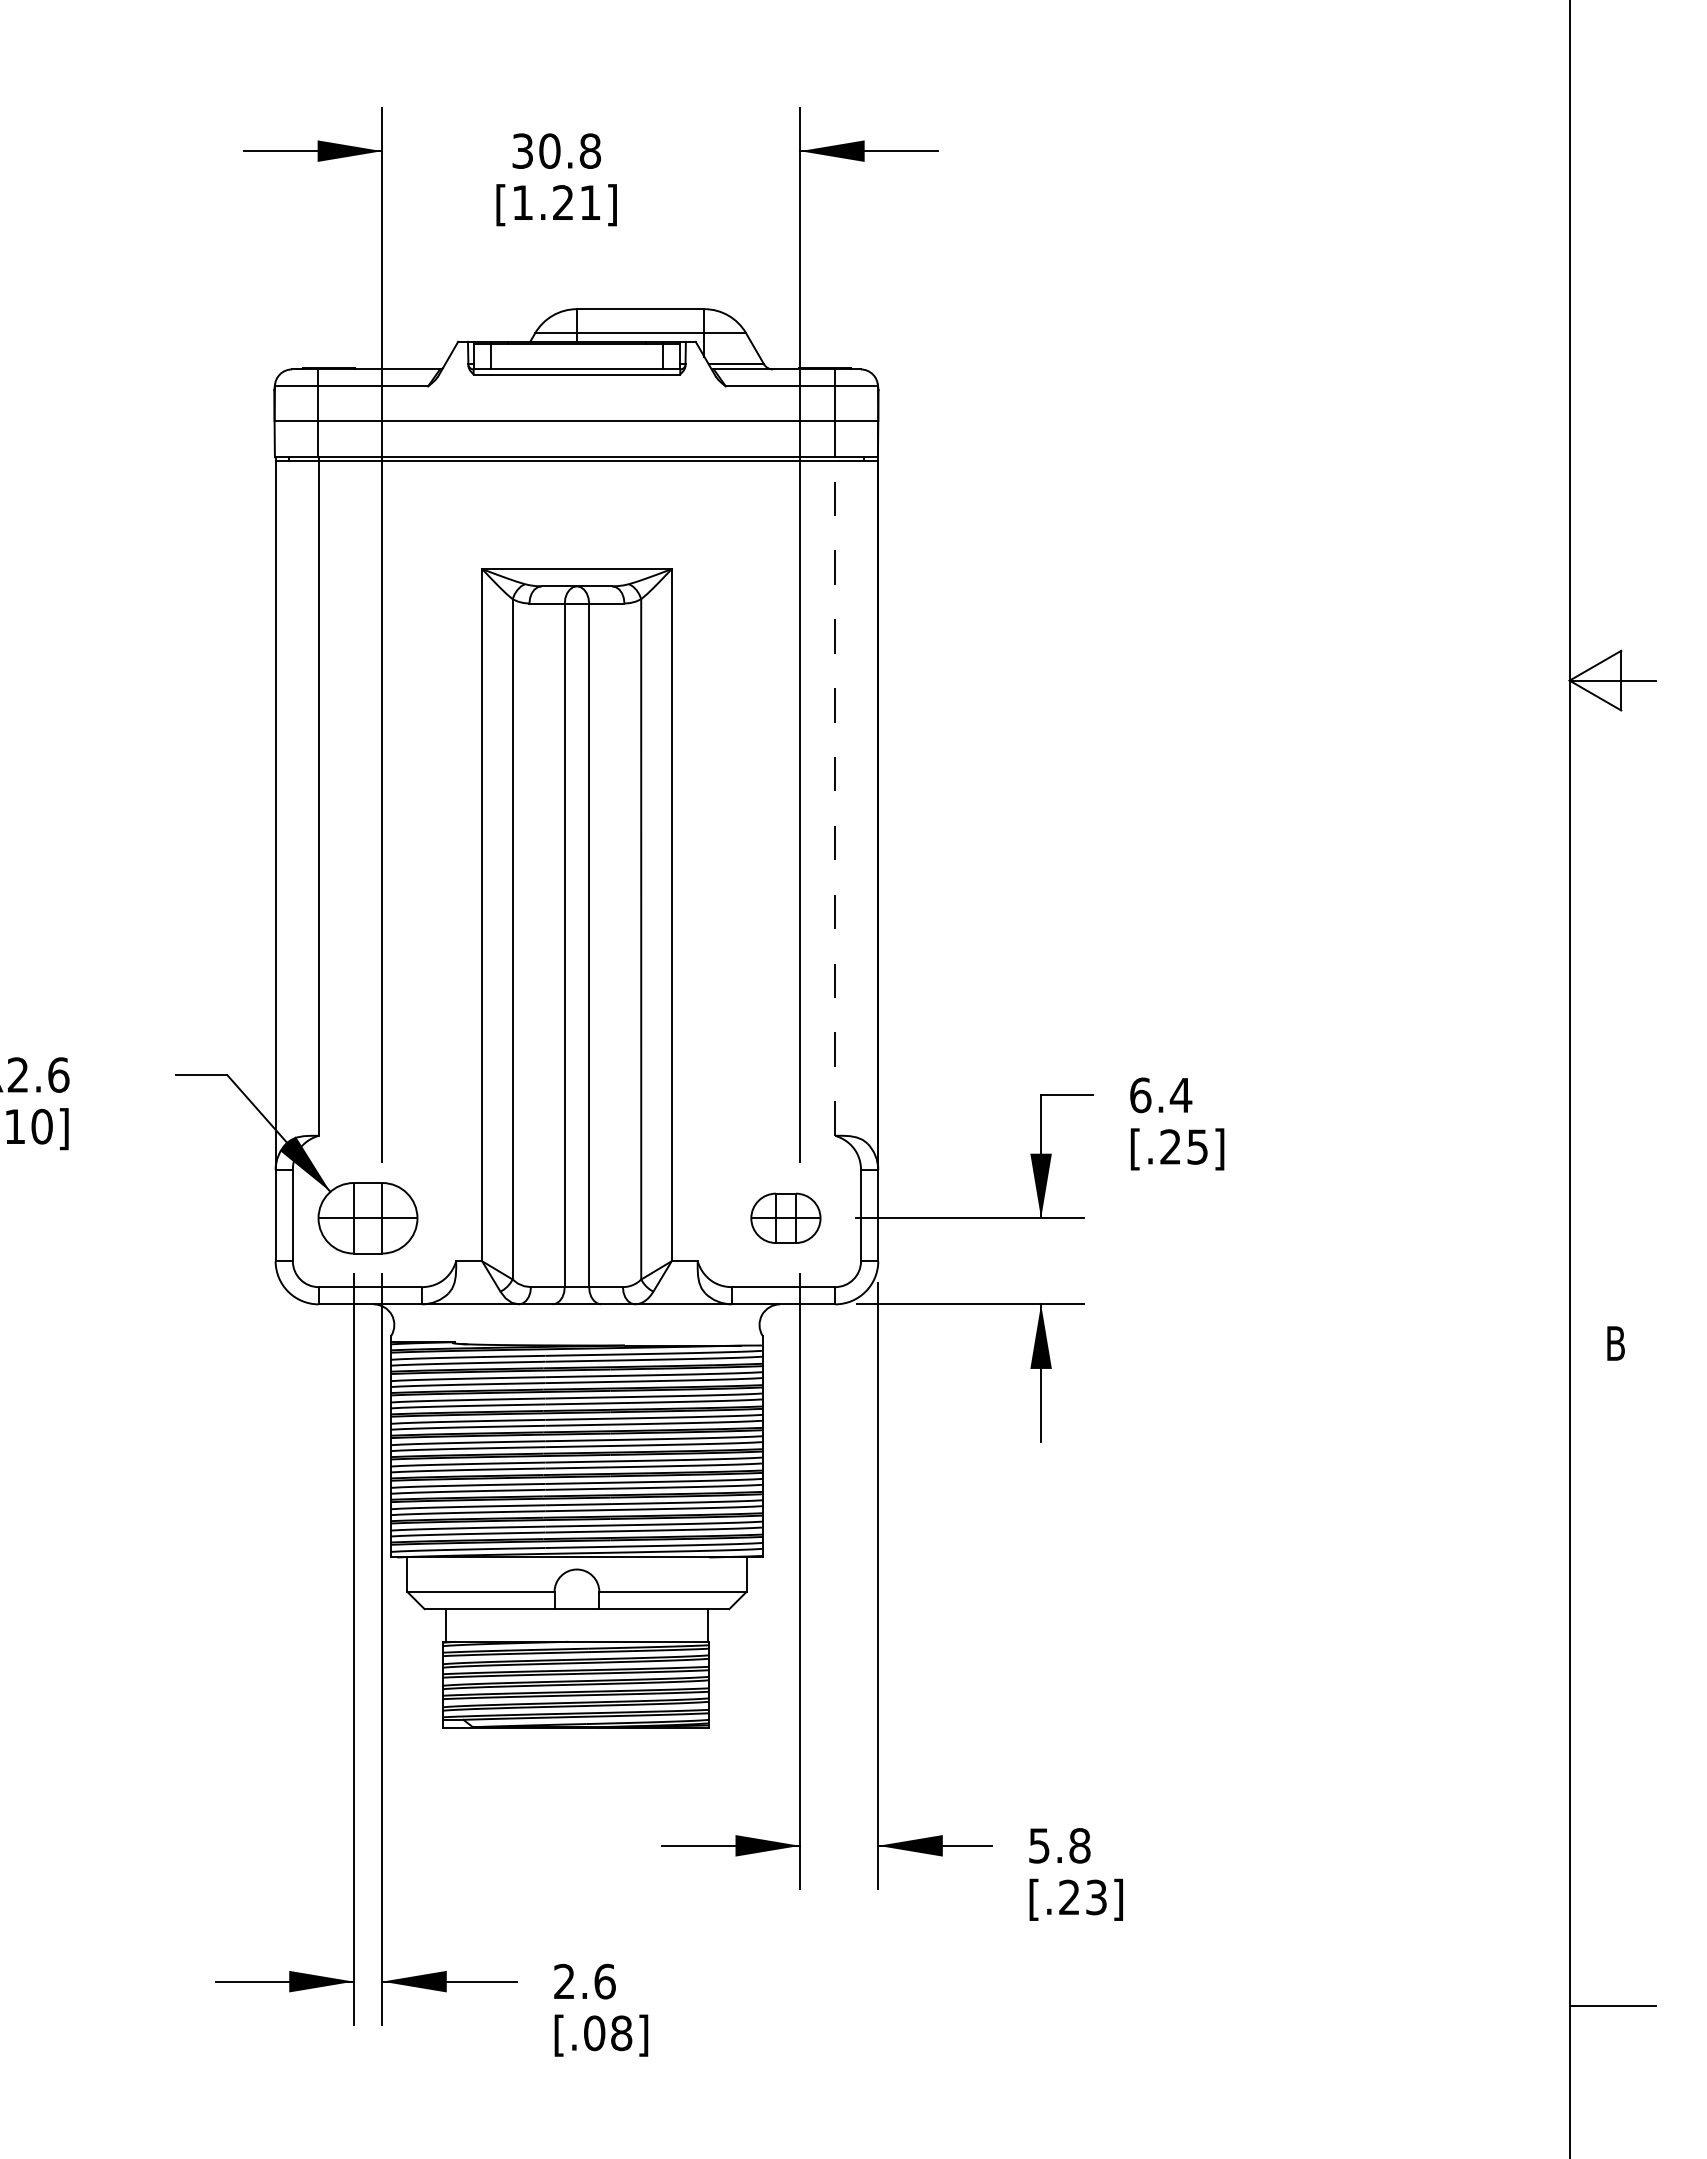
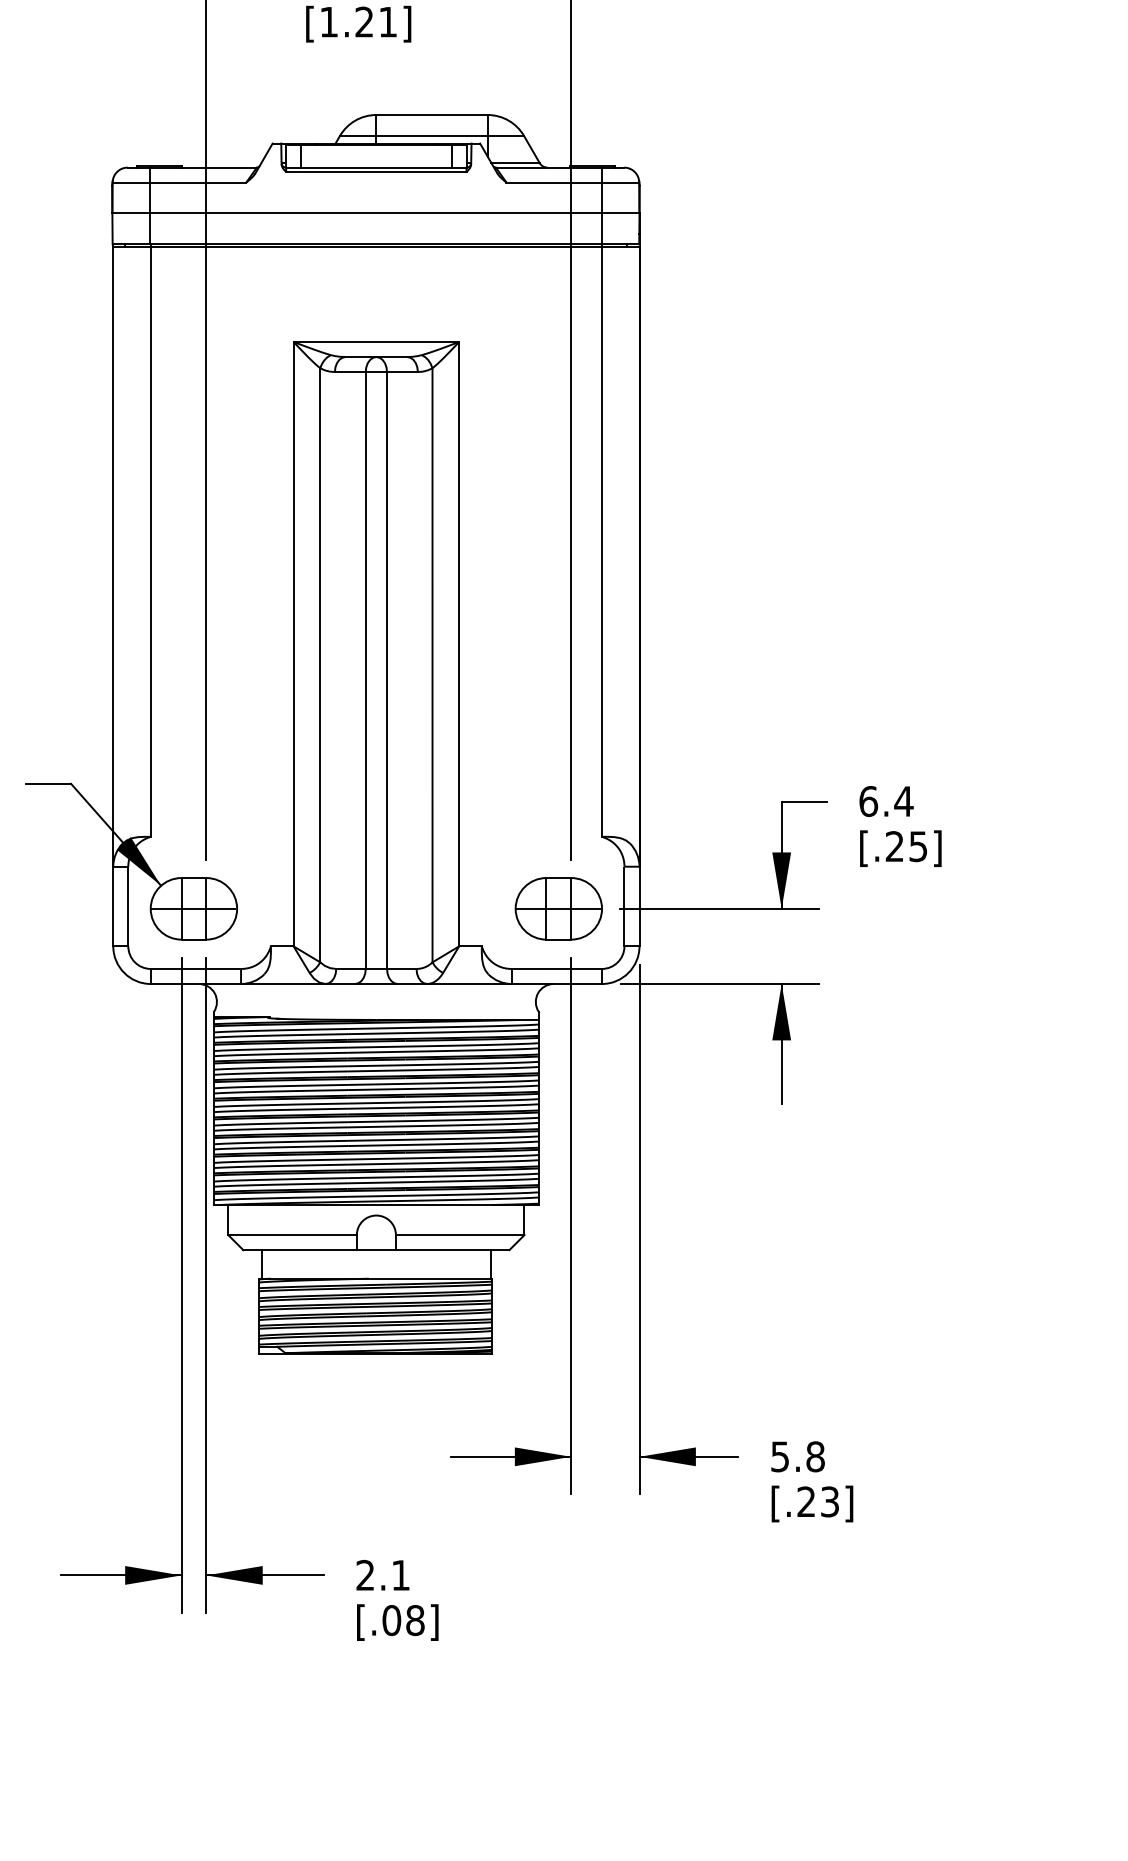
line: (835, 796) -> (602, 540), dashed -> solid
part: (785, 1218) -> (558, 909), size x1.43
text: (604, 1981) -> (400, 1575), 2.6 -> 2.1

